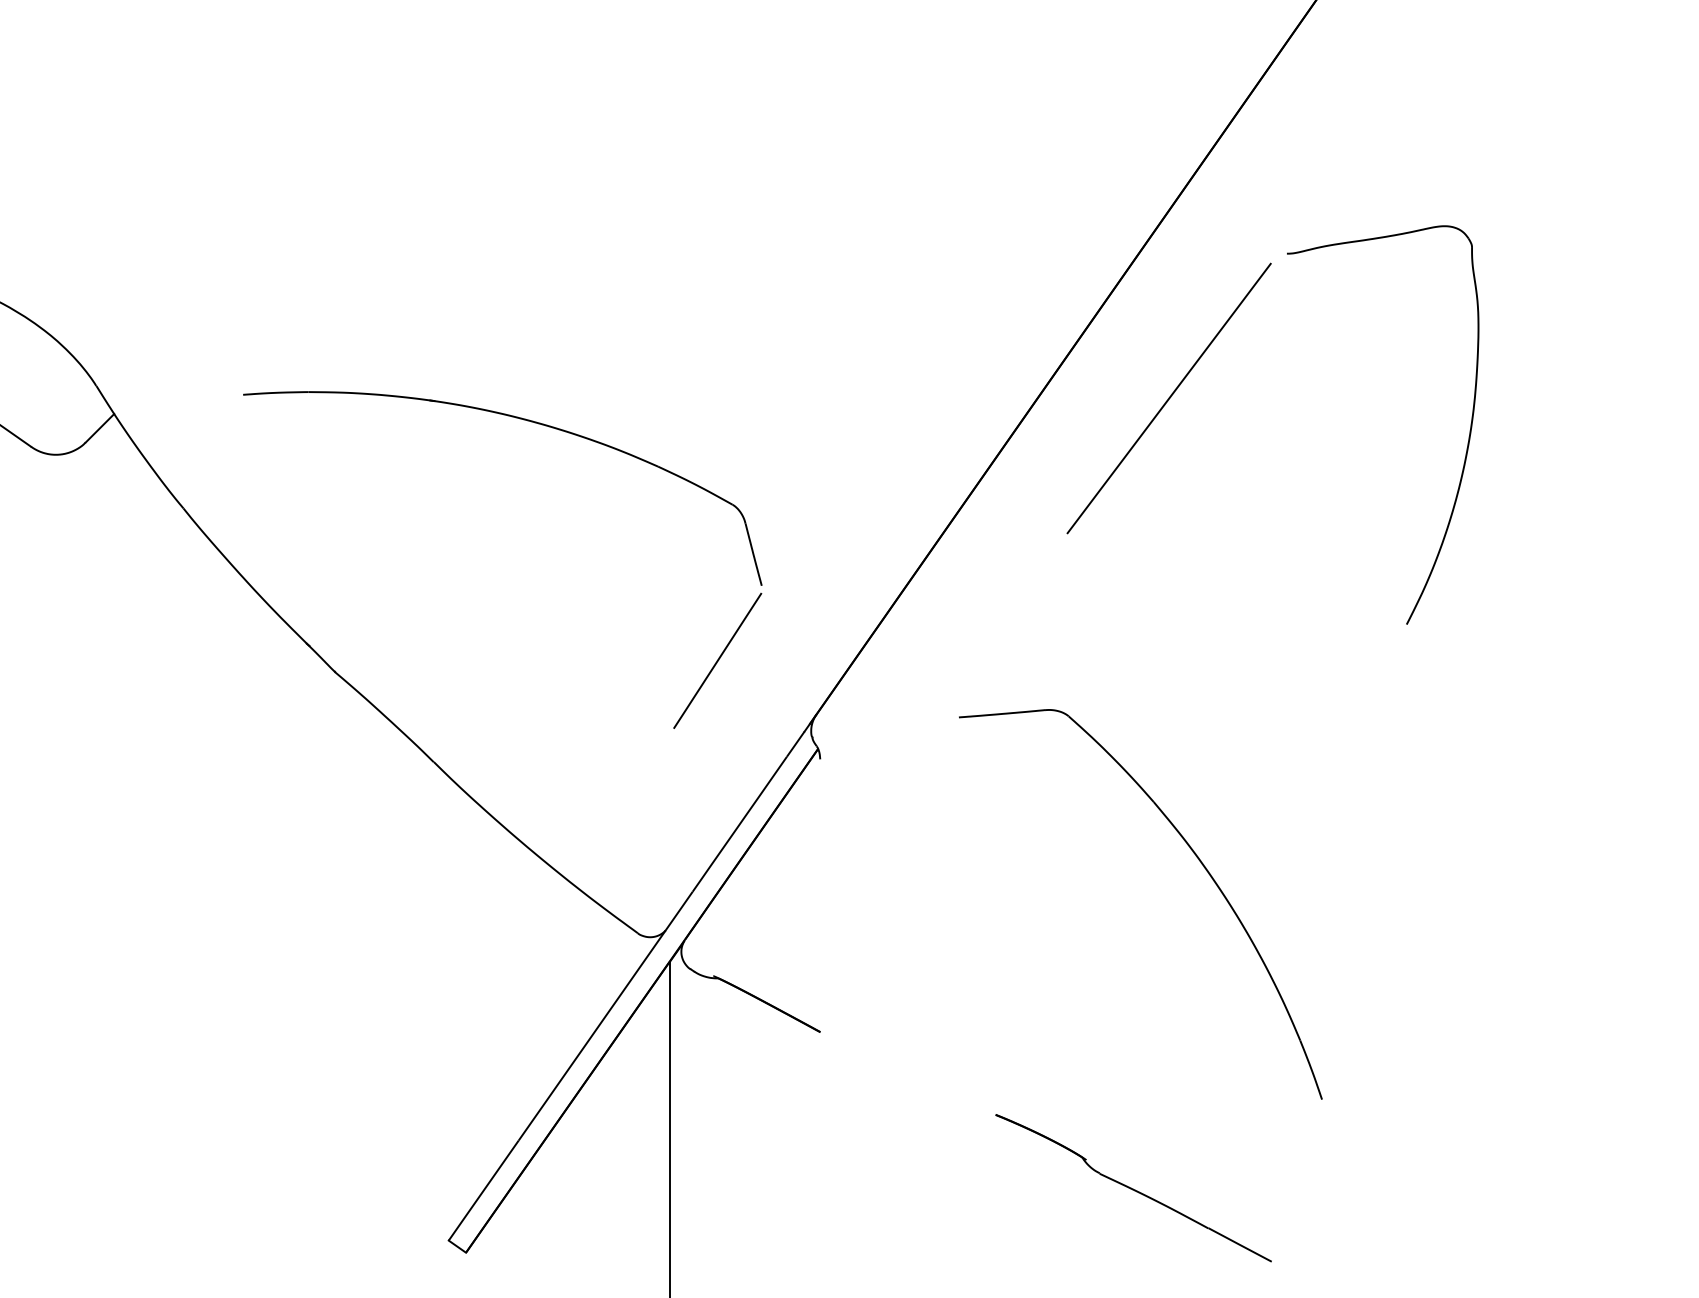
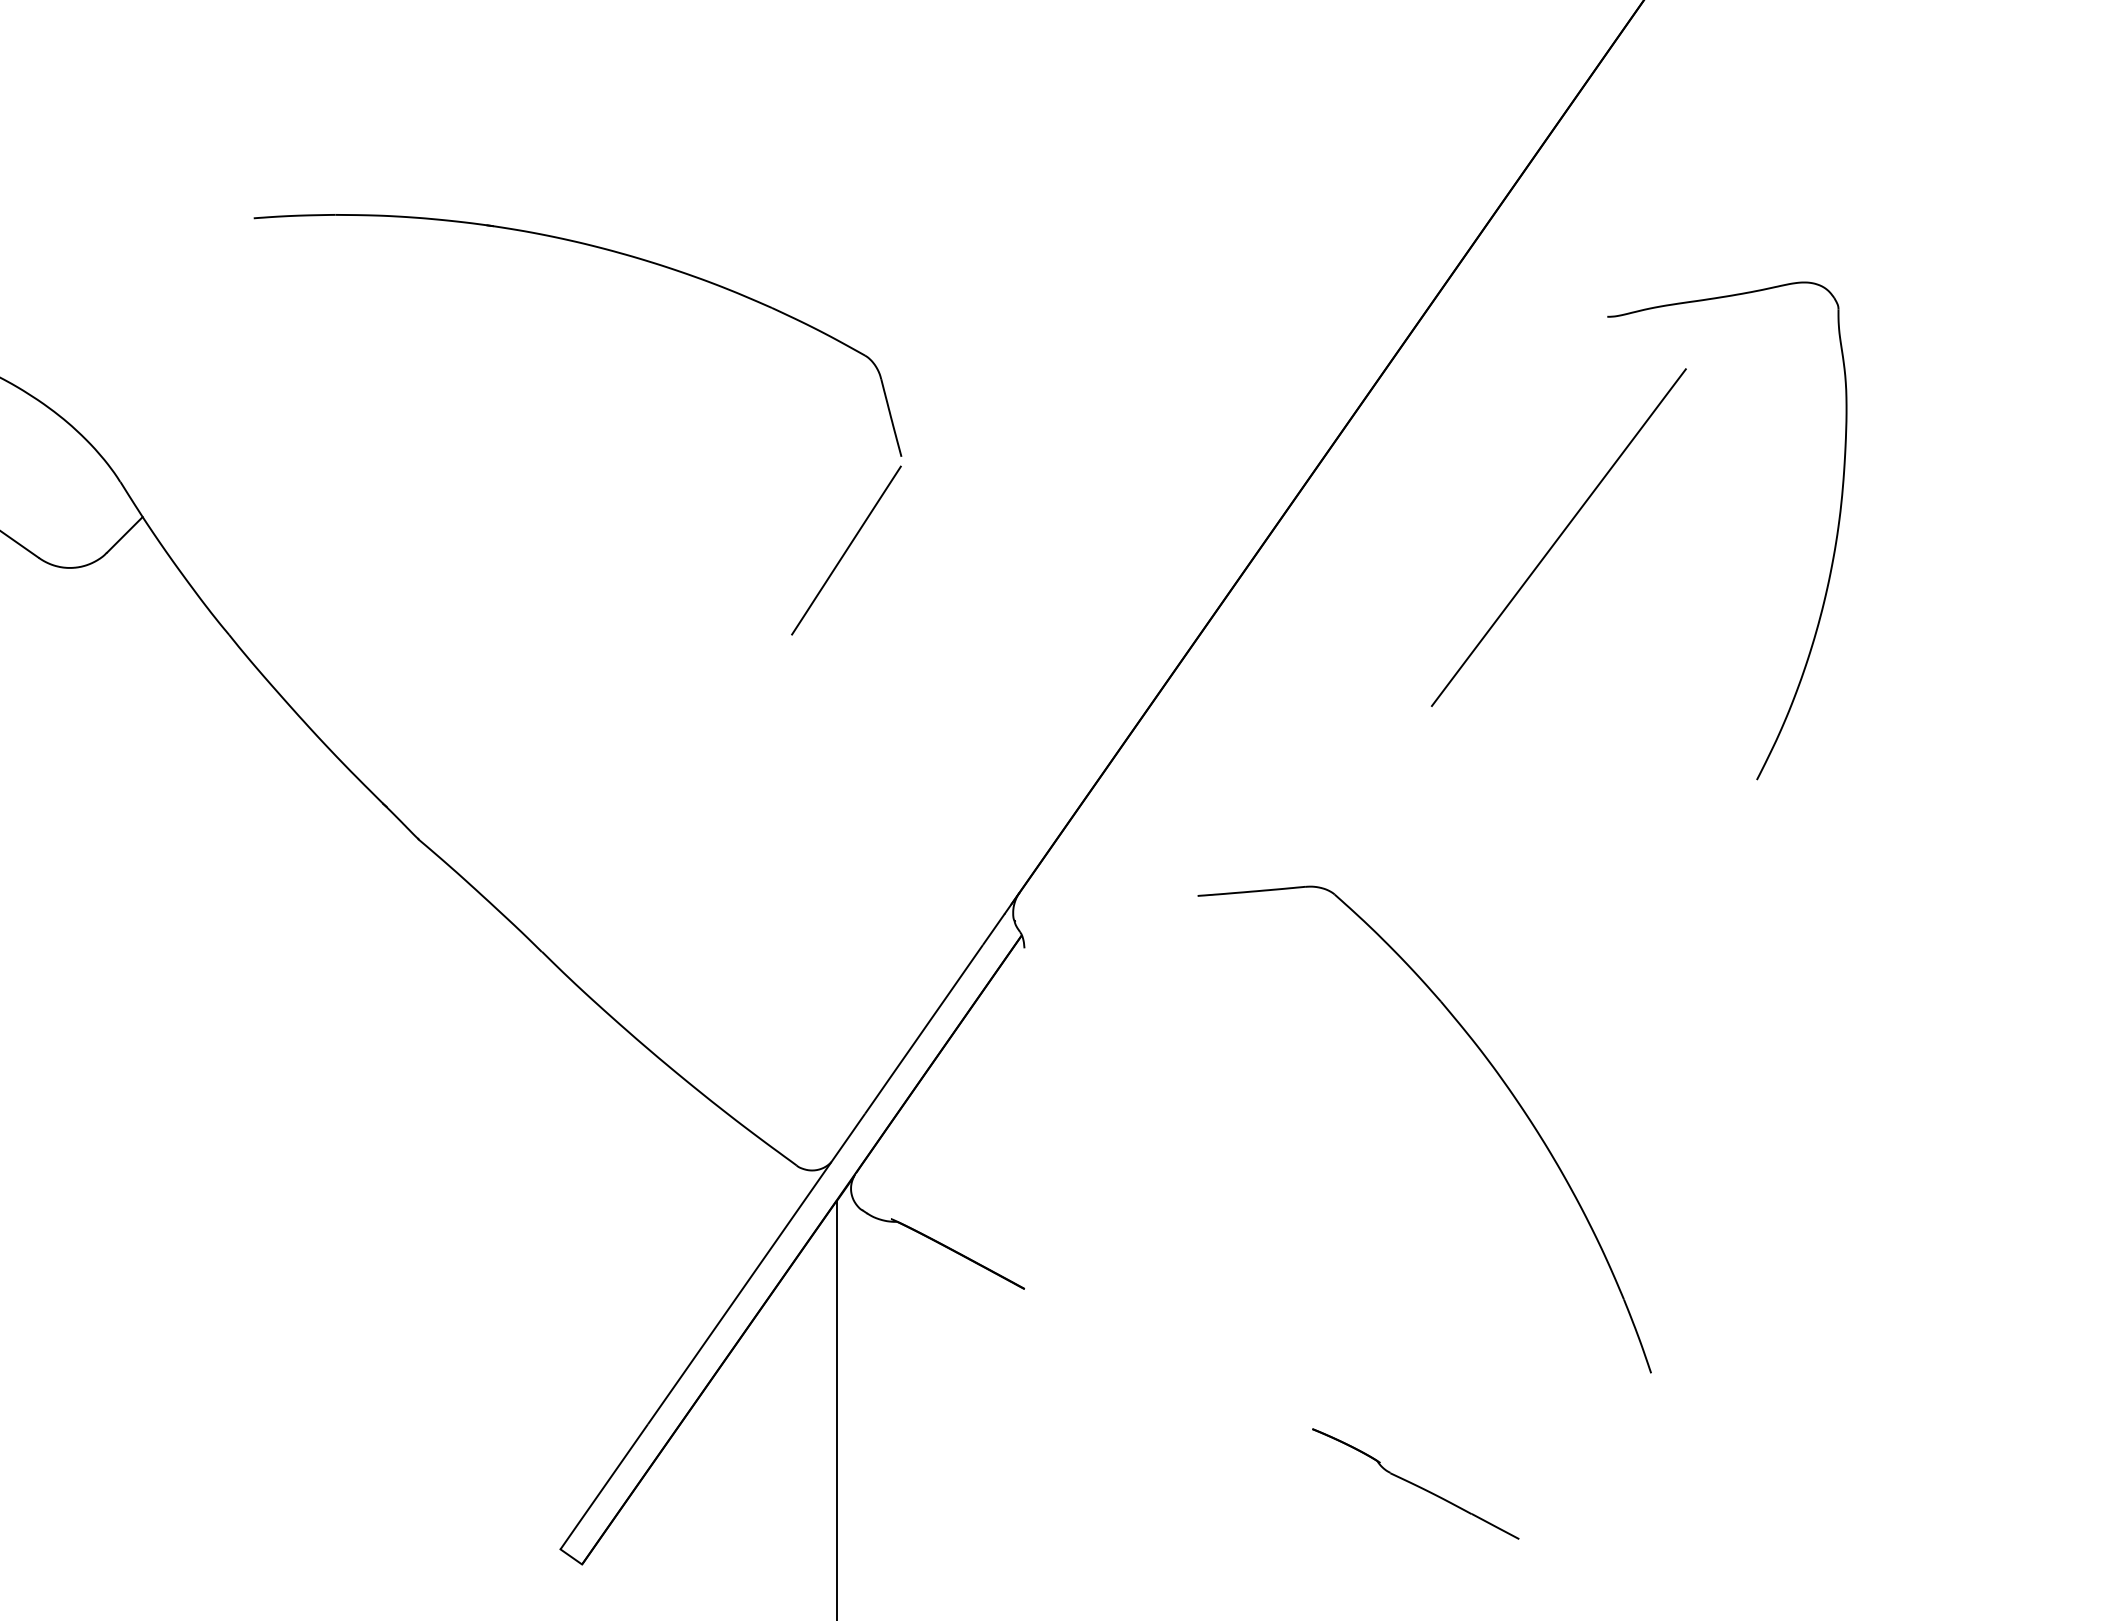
line: (1168, 398) -> (1558, 537), moved
part: (534, 423) -> (617, 254), moved
part: (1133, 1188) -> (1415, 1484), size x0.6

